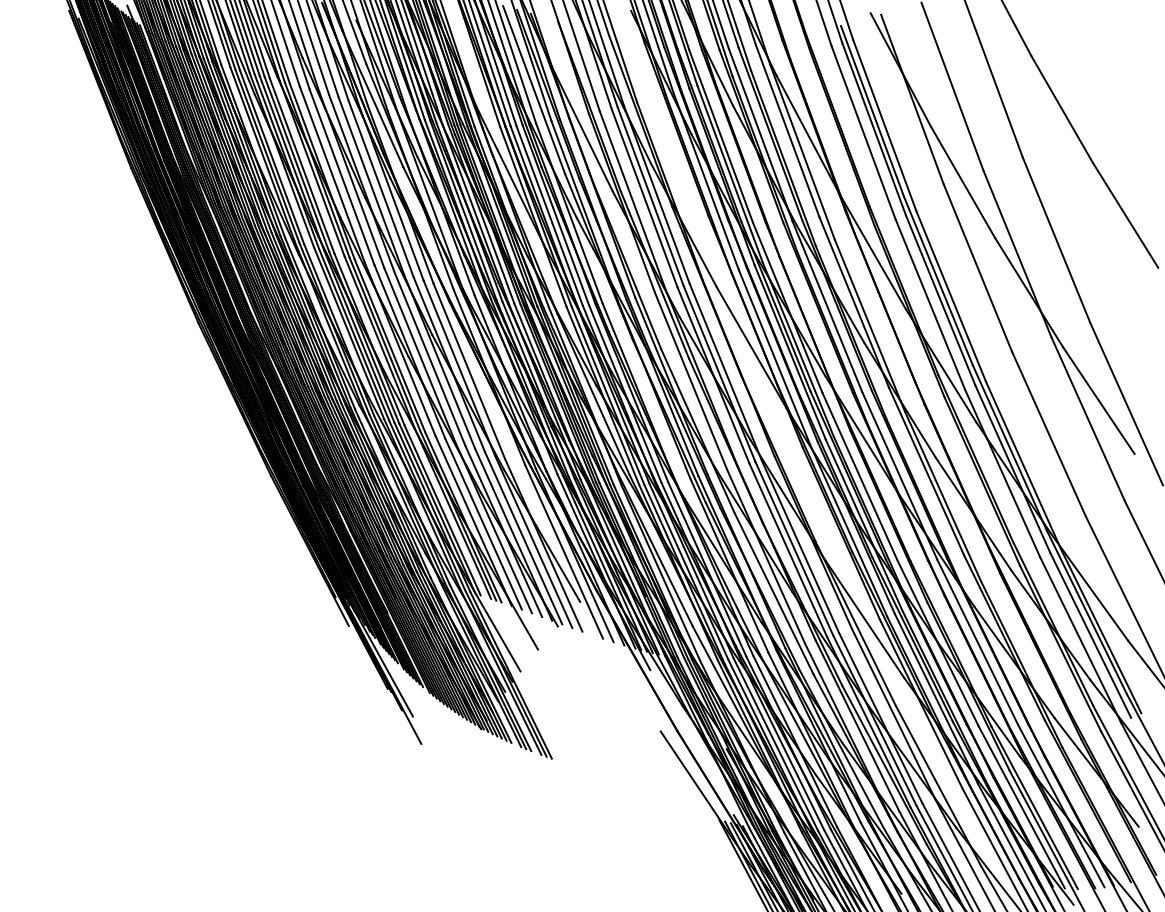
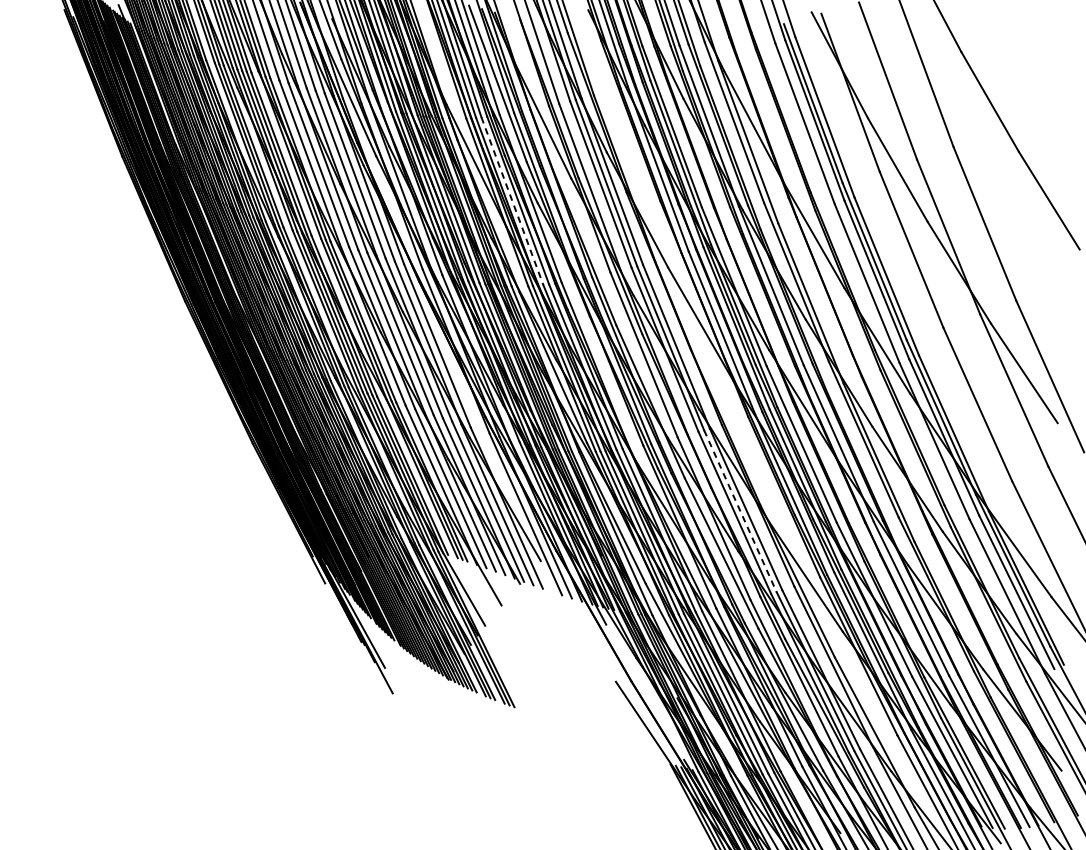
line: (549, 215) -> (512, 200), solid -> dashed
line: (794, 548) -> (740, 511), solid -> dashed

